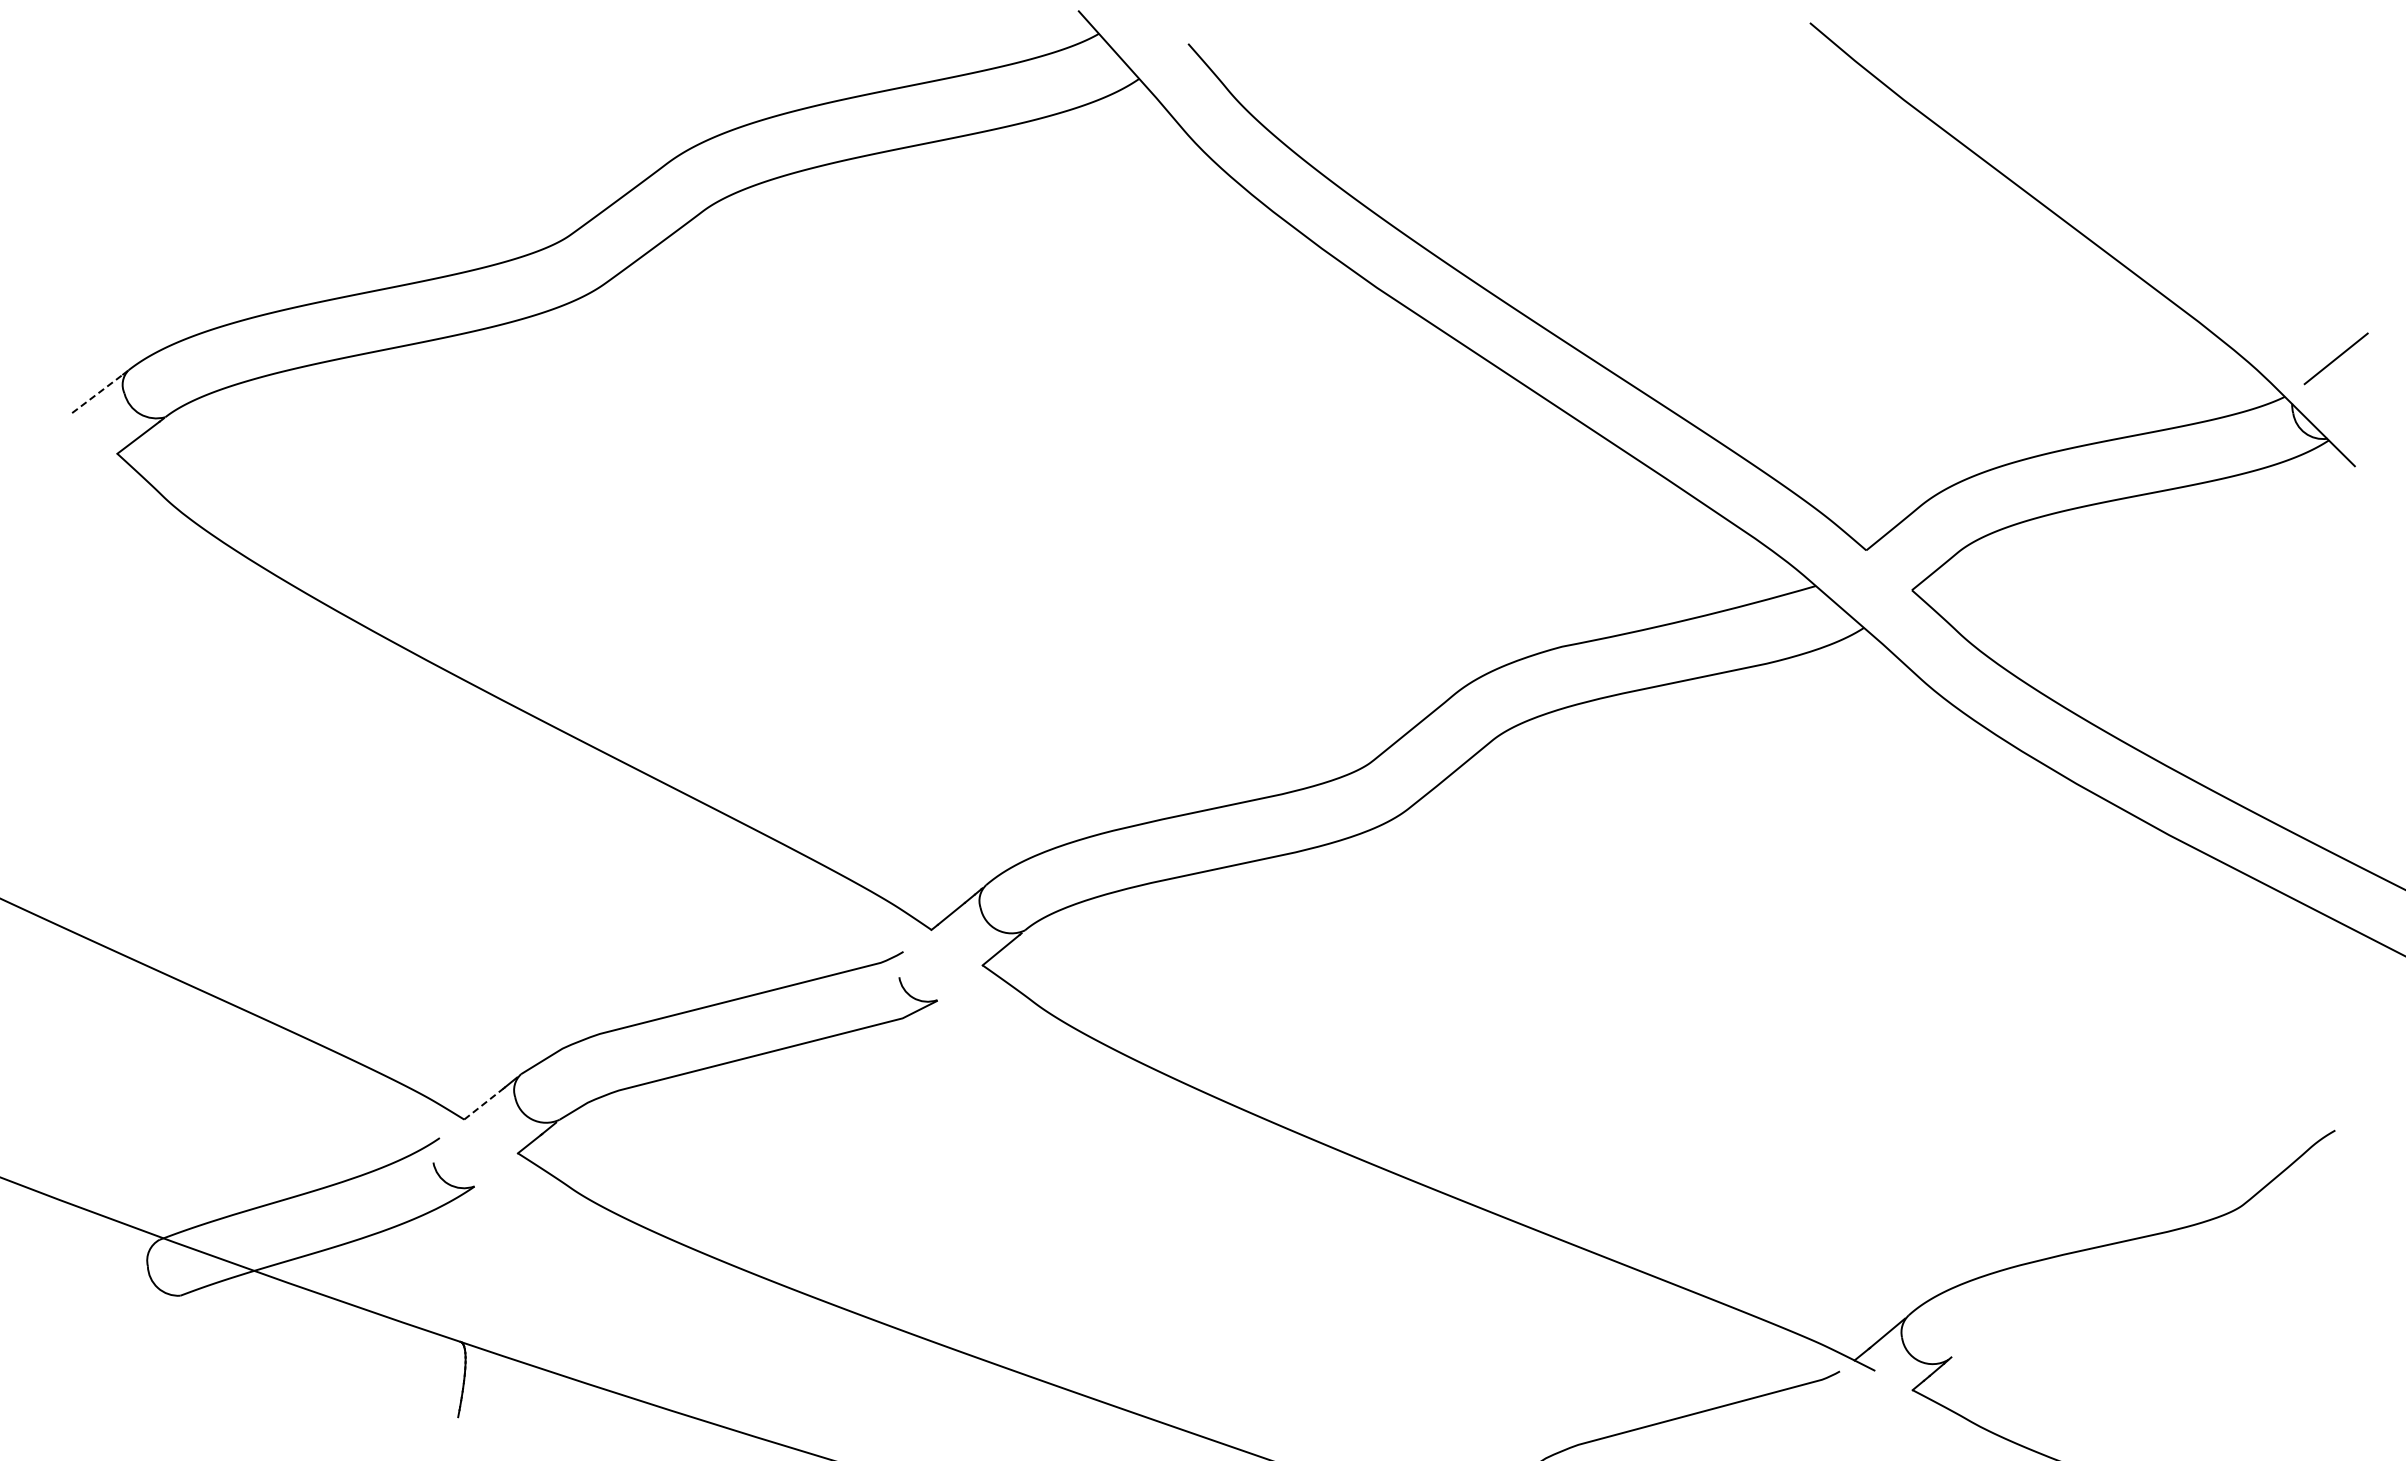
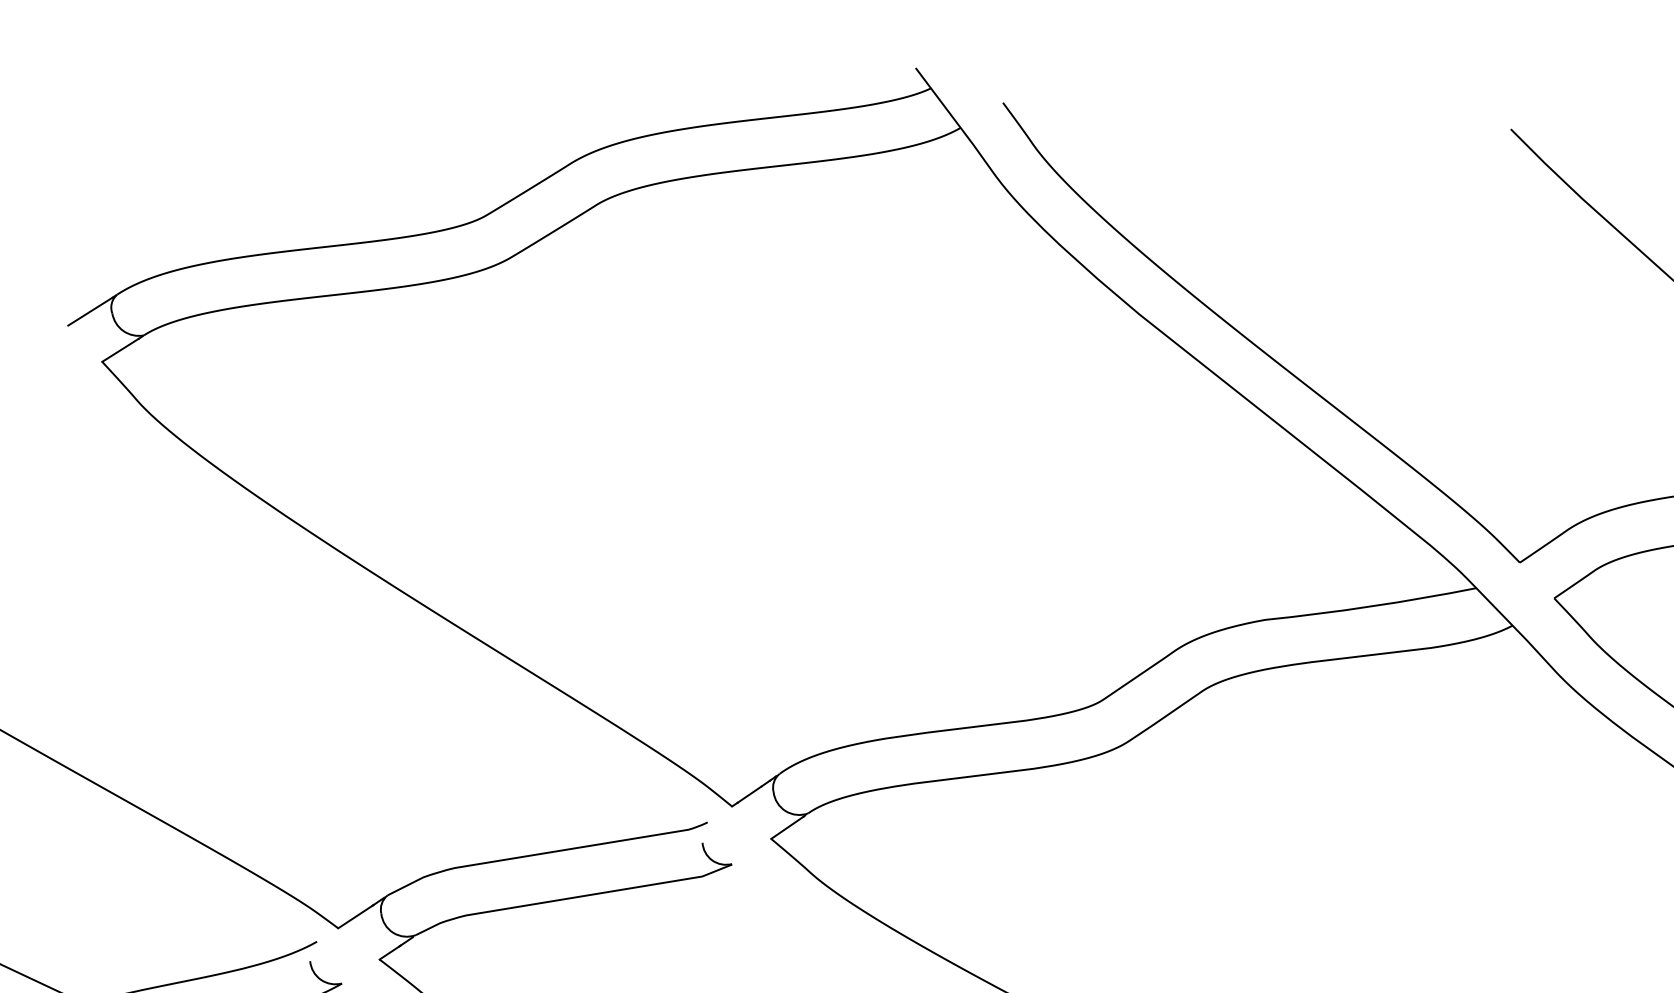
line: (97, 393) -> (90, 311), dashed -> solid
line: (484, 1103) -> (355, 916), dashed -> solid

